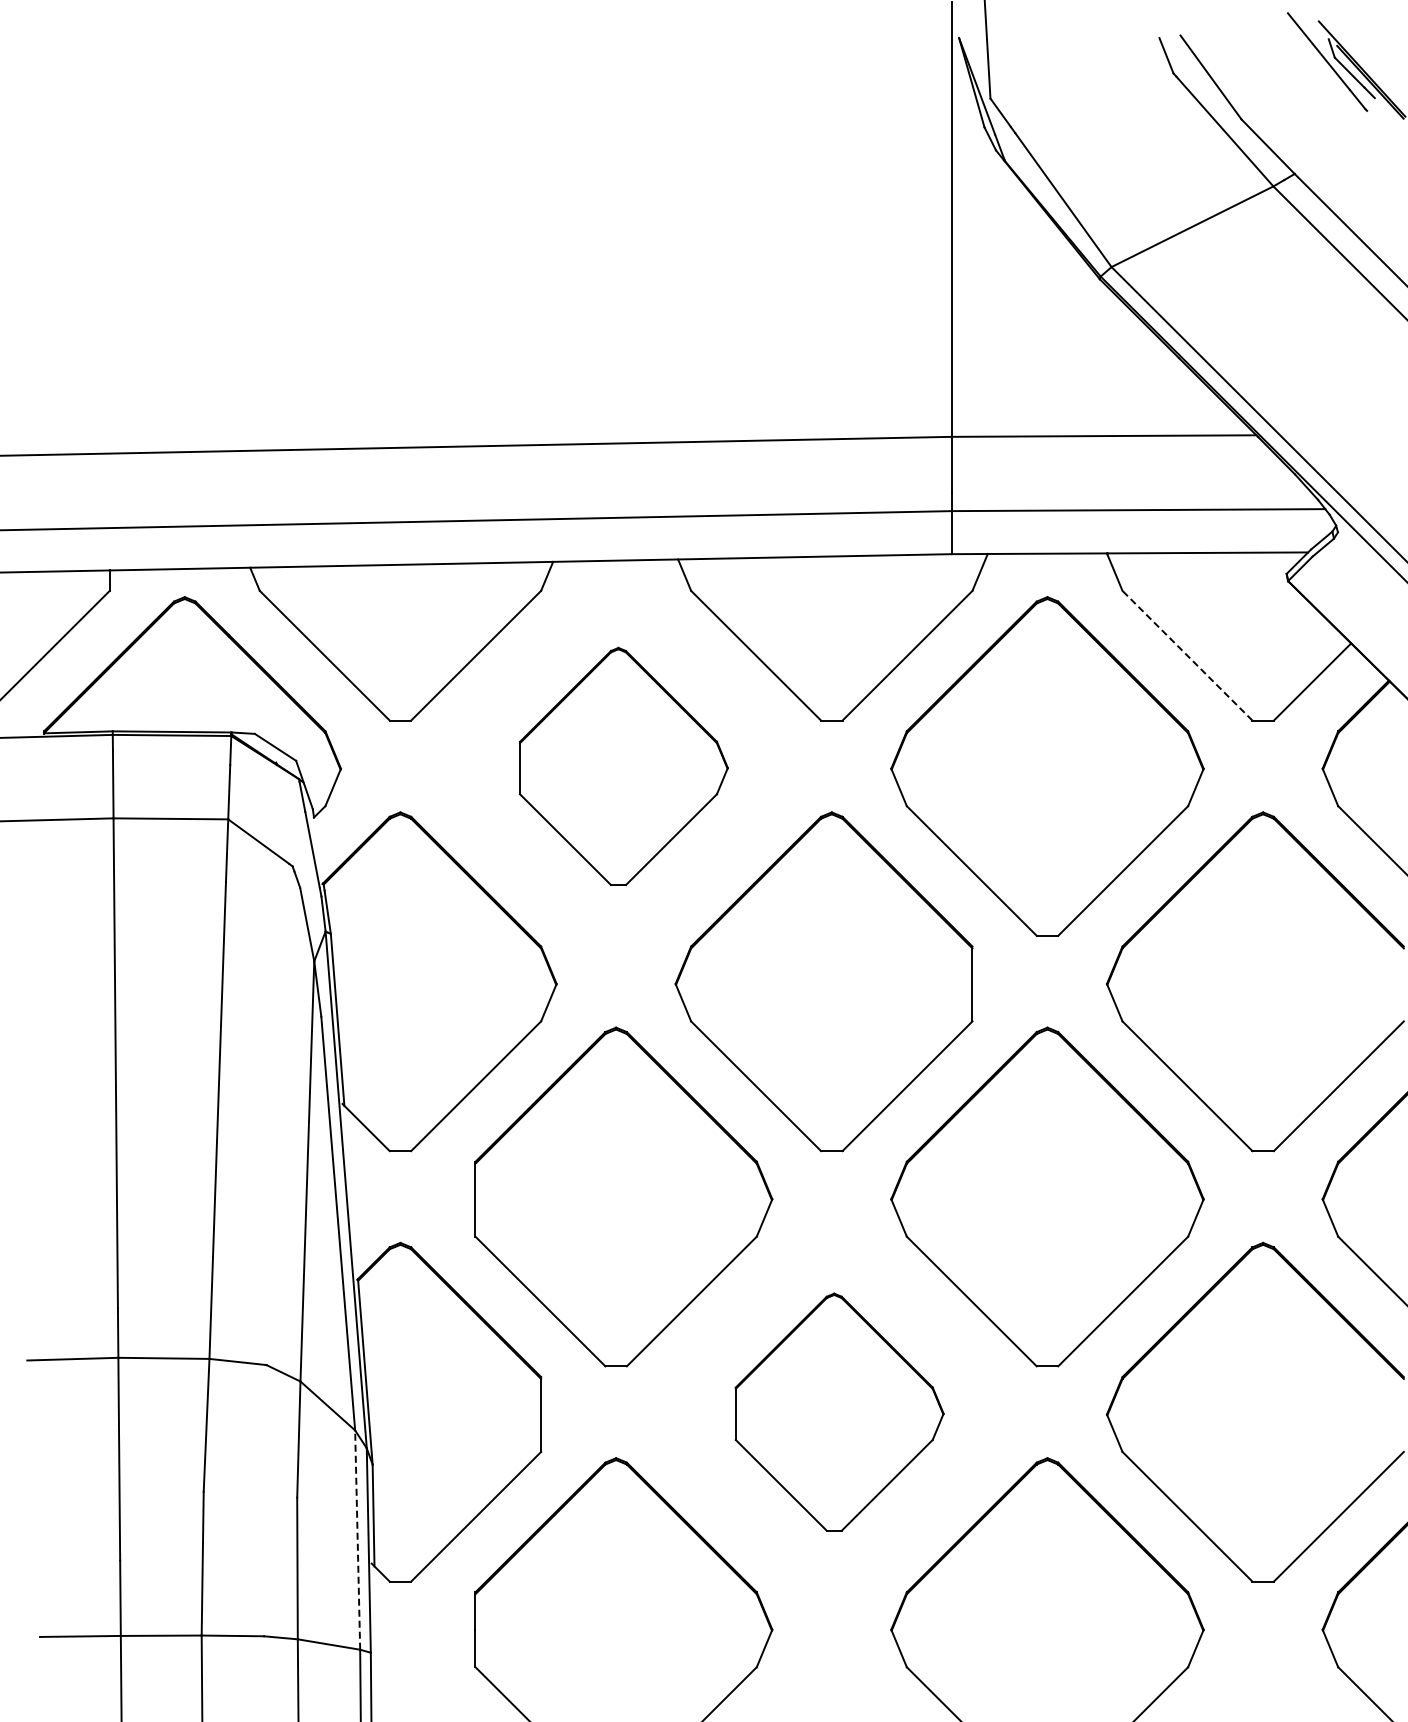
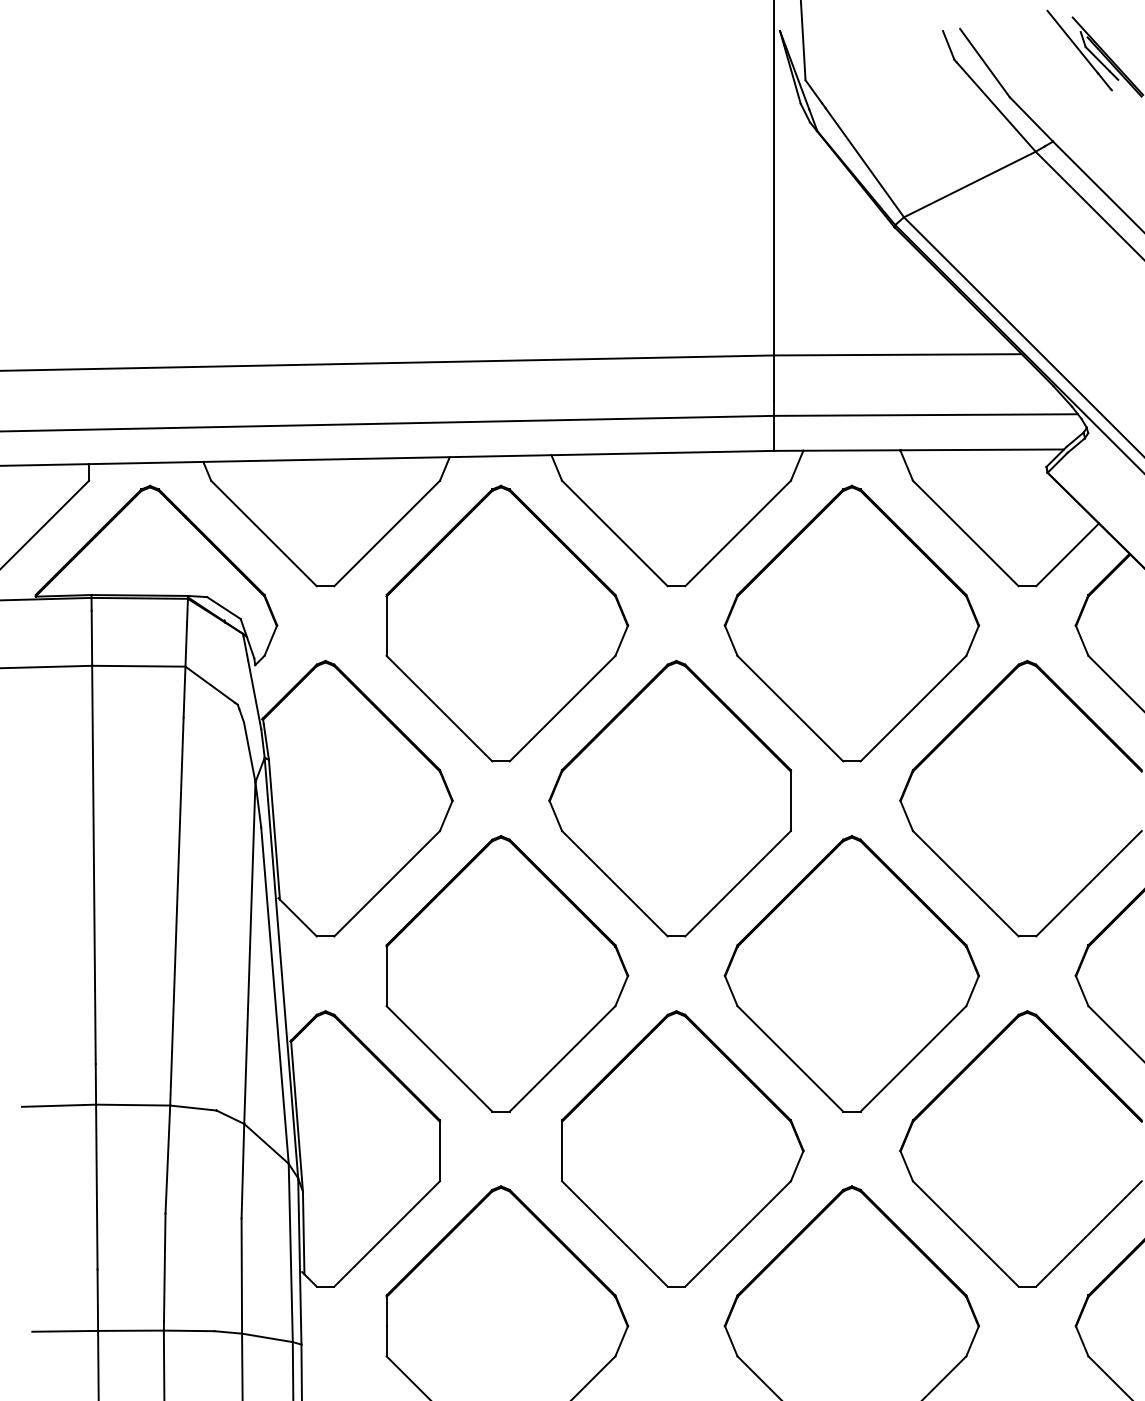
line: (1187, 655) -> (965, 533), dashed -> solid
part: (623, 766) -> (507, 623), size x1.43
part: (839, 1411) -> (682, 1148), size x1.43
line: (357, 1540) -> (290, 1253), dashed -> solid

